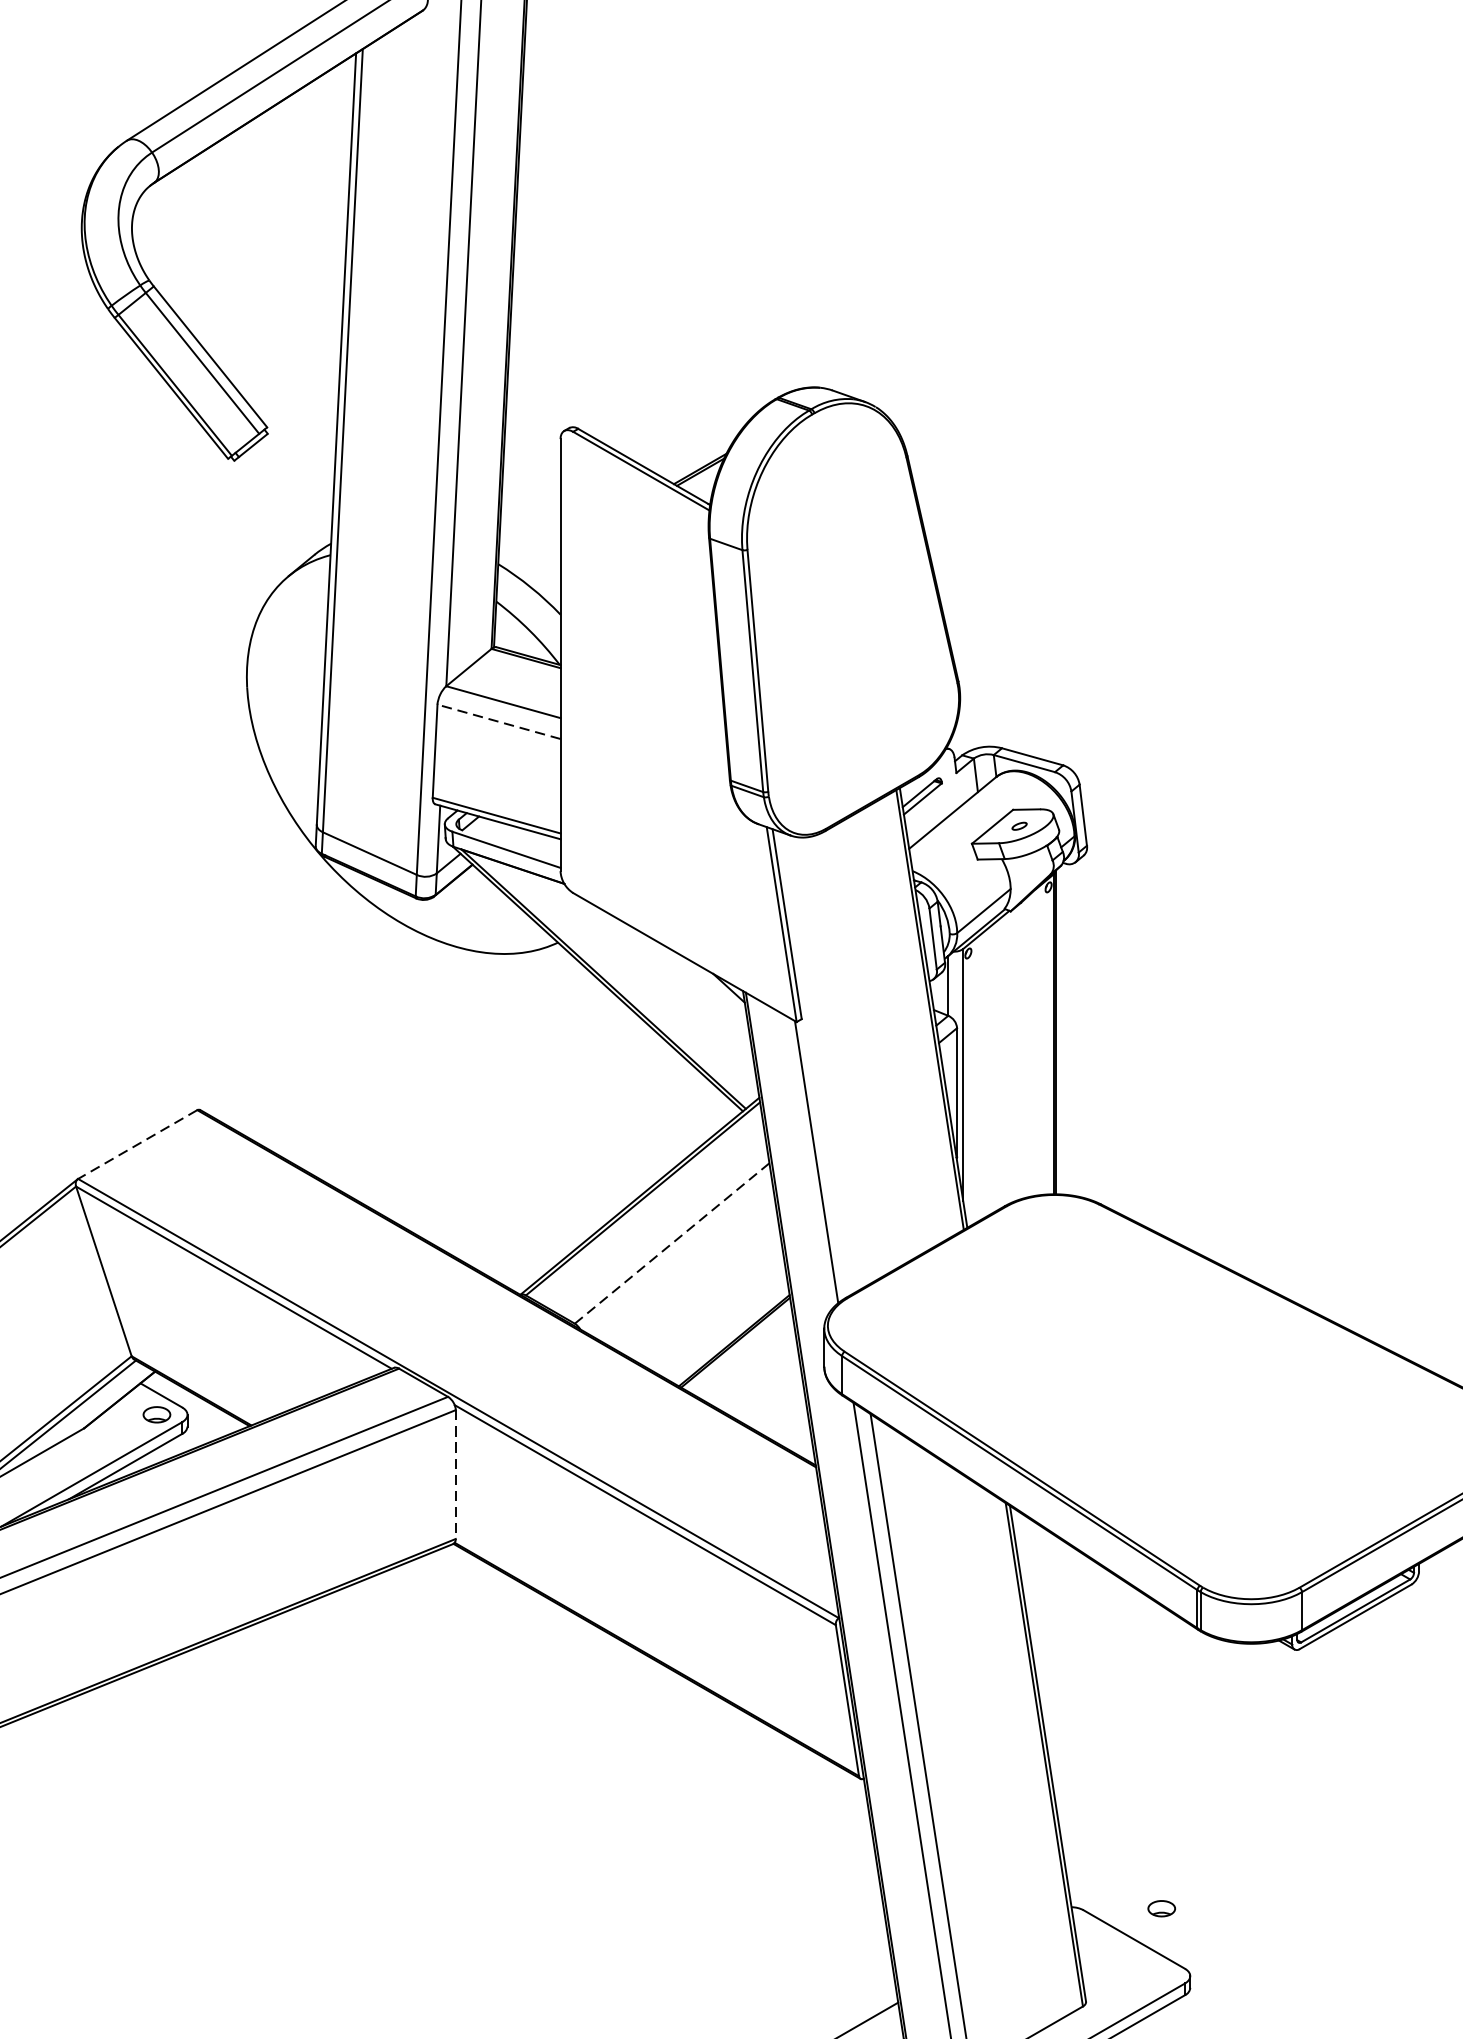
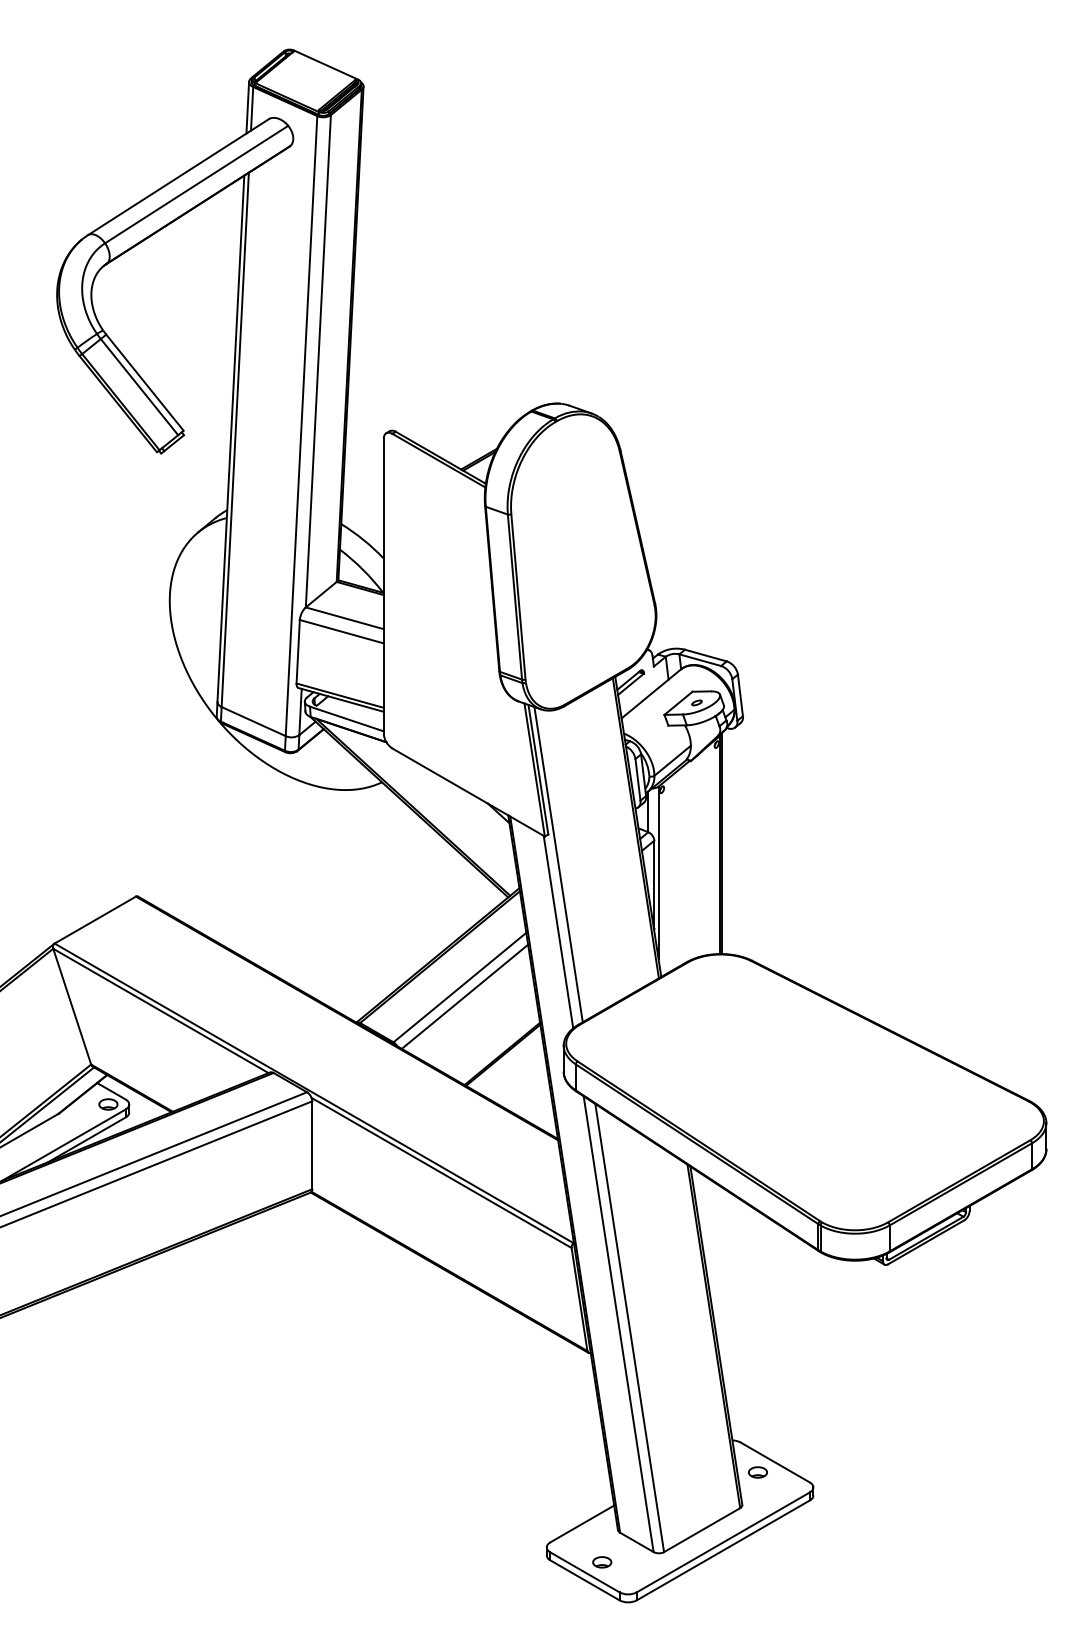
line: (498, 721) -> (341, 631), dashed -> solid
line: (816, 1063) -> (558, 864), added
line: (138, 1145) -> (95, 920), dashed -> solid
line: (672, 1243) -> (460, 987), dashed -> solid
line: (678, 1256) -> (464, 996), added
line: (456, 1474) -> (312, 1145), dashed -> solid
part: (1161, 1908) -> (757, 1472), moved

